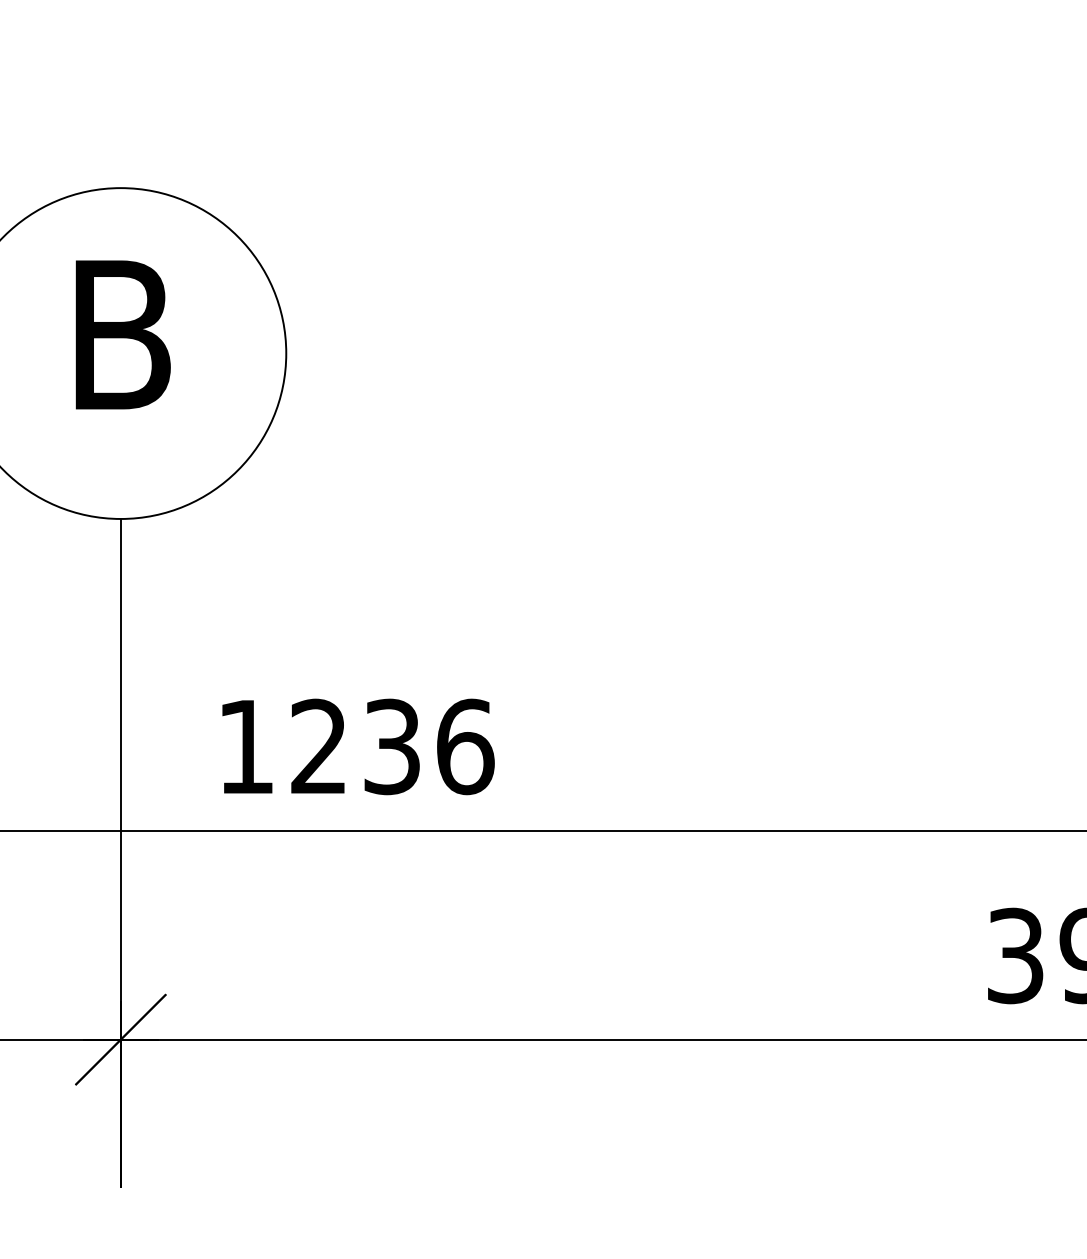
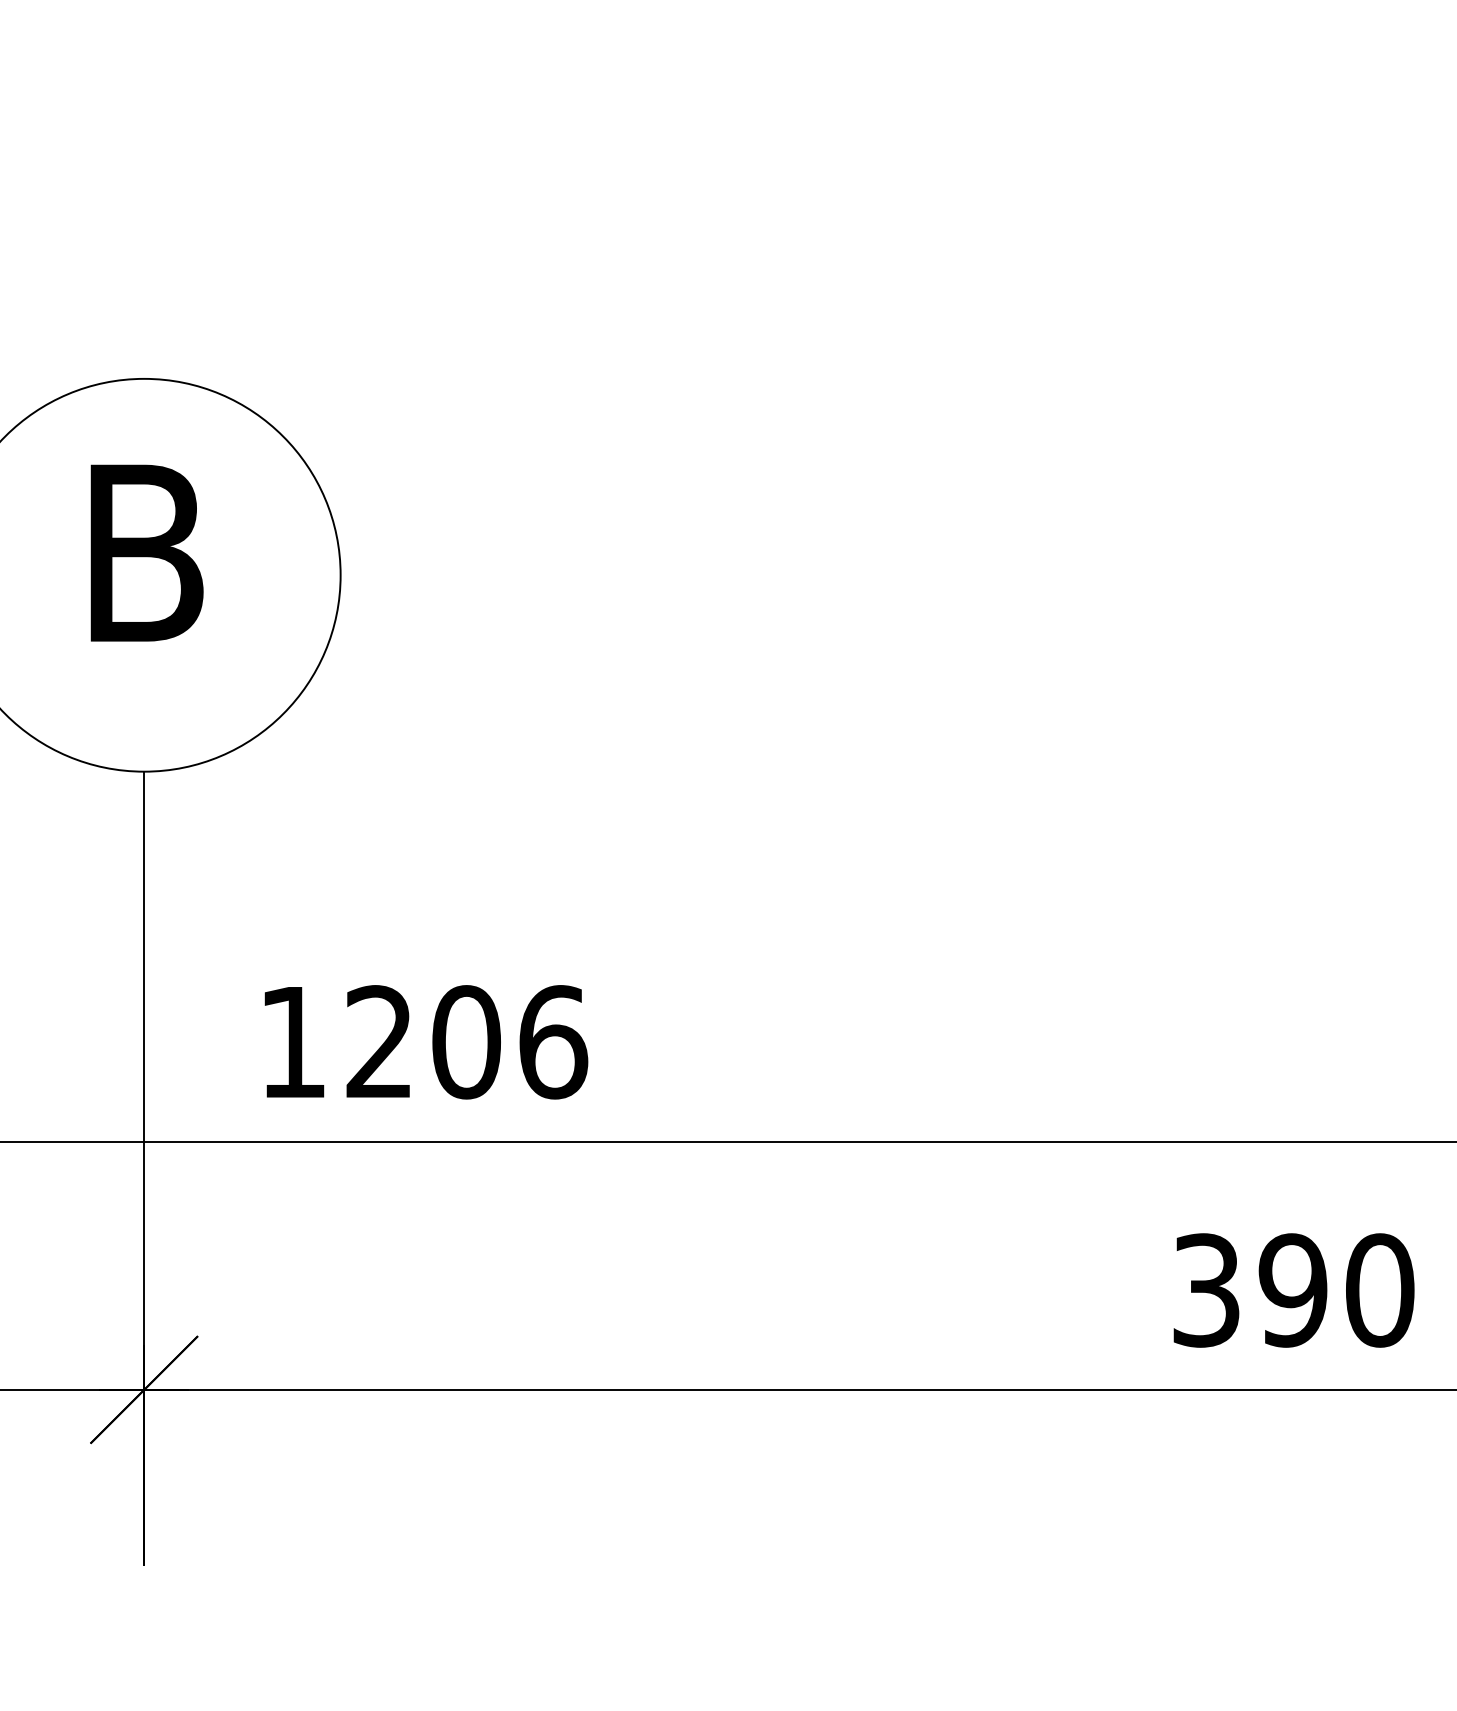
text: (392, 747) -> (466, 1042), 1236 -> 1206

